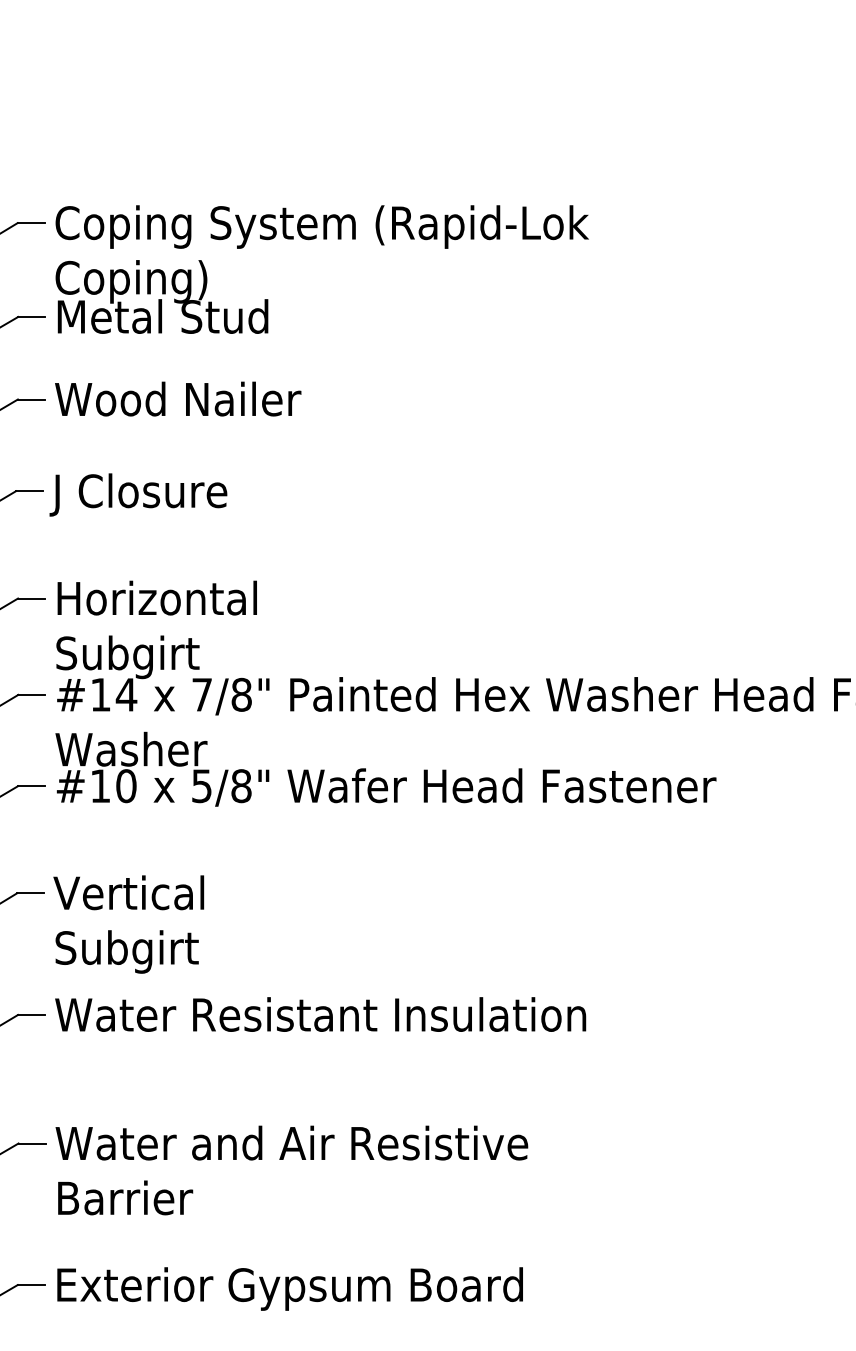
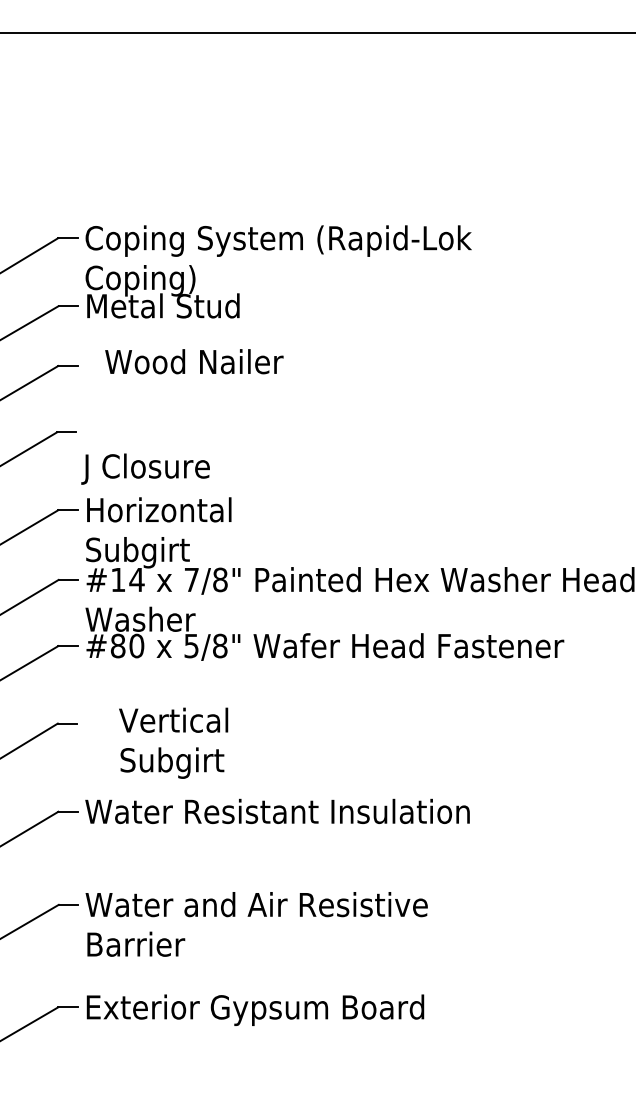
text: (178, 398) -> (194, 361), moved
text: (138, 494) -> (145, 468), moved
text: (99, 785) -> (117, 645), #10 -> #80
text: (128, 923) -> (173, 742), moved

